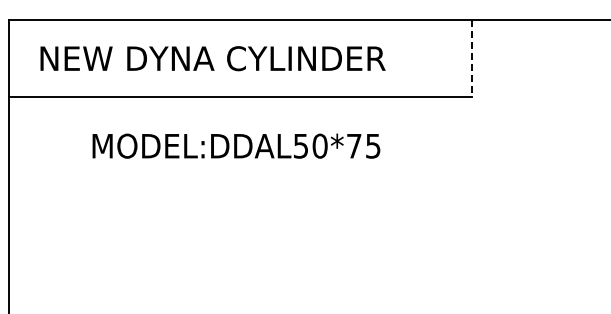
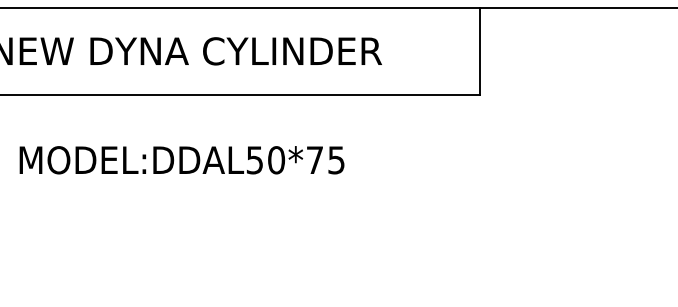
line: (472, 58) -> (480, 51), dashed -> solid
text: (236, 145) -> (182, 159), moved

